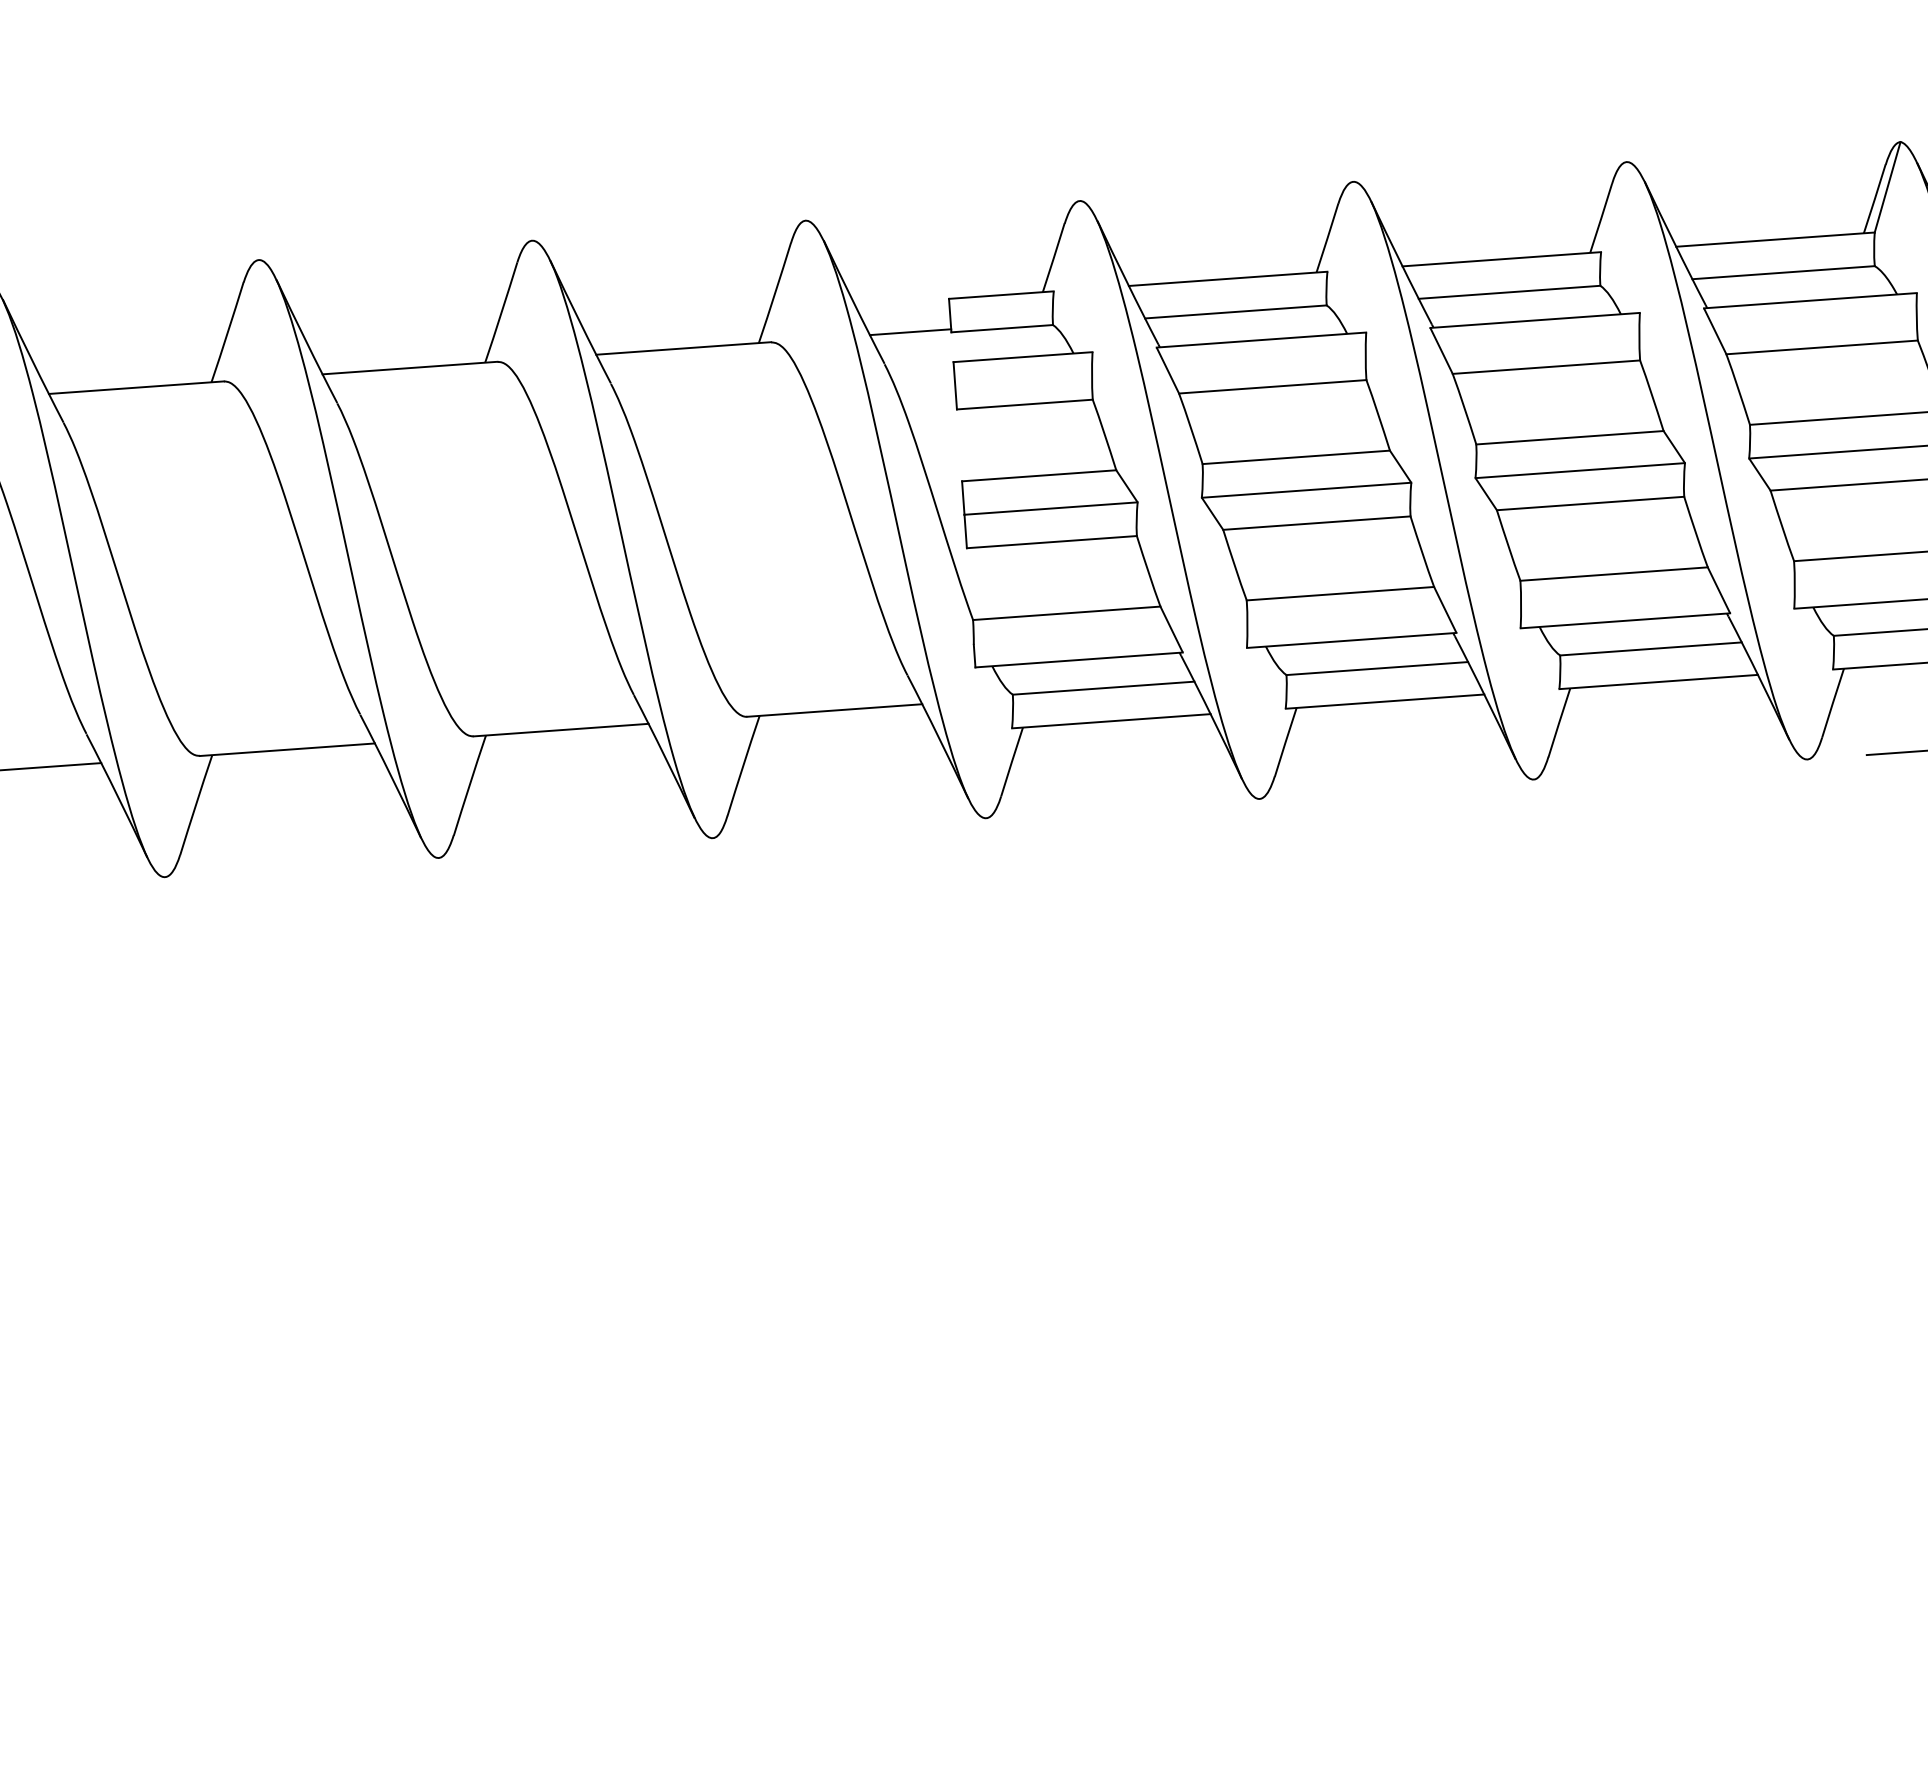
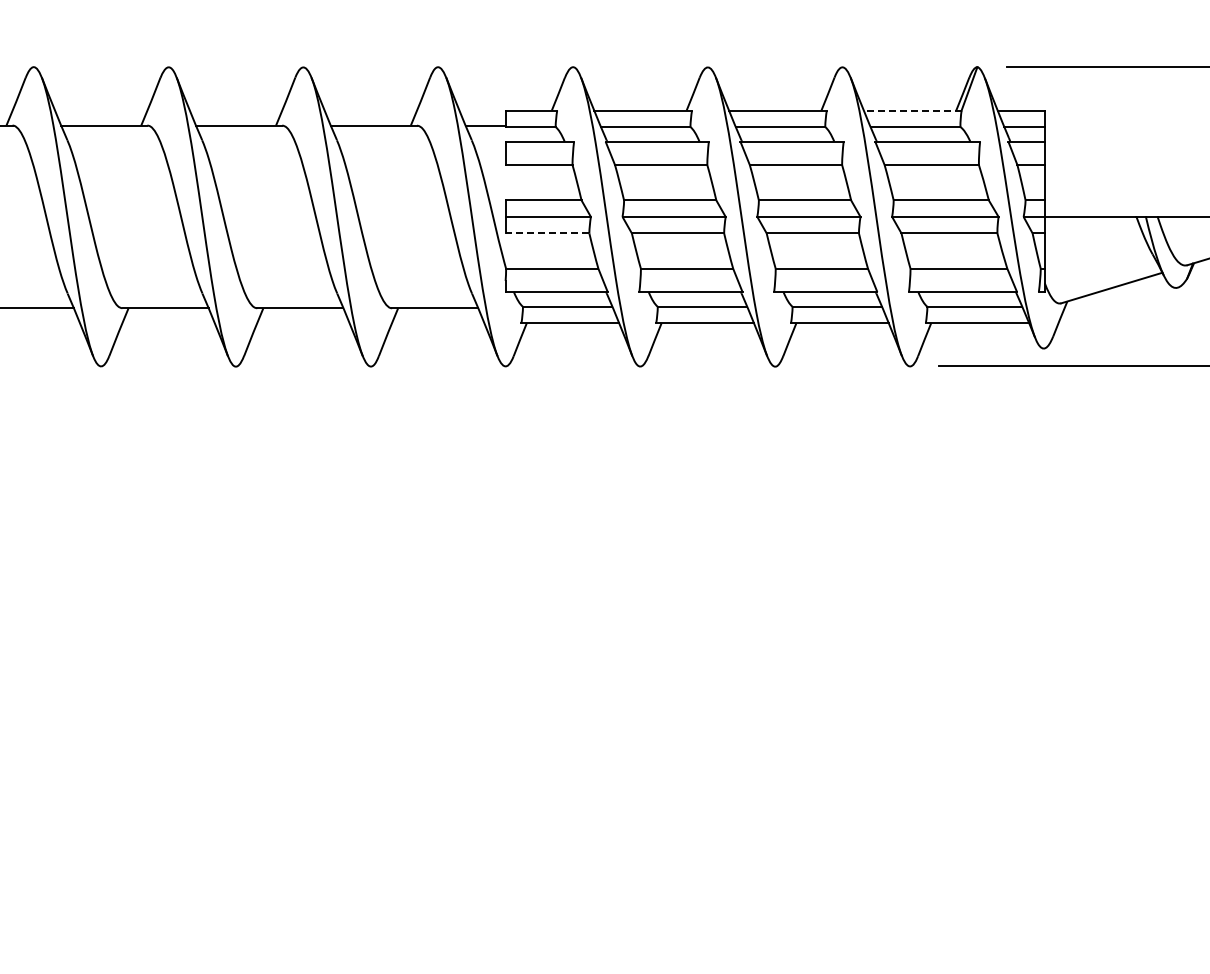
line: (1775, 239) -> (912, 110), solid -> dashed
line: (1051, 542) -> (547, 233), solid -> dashed

